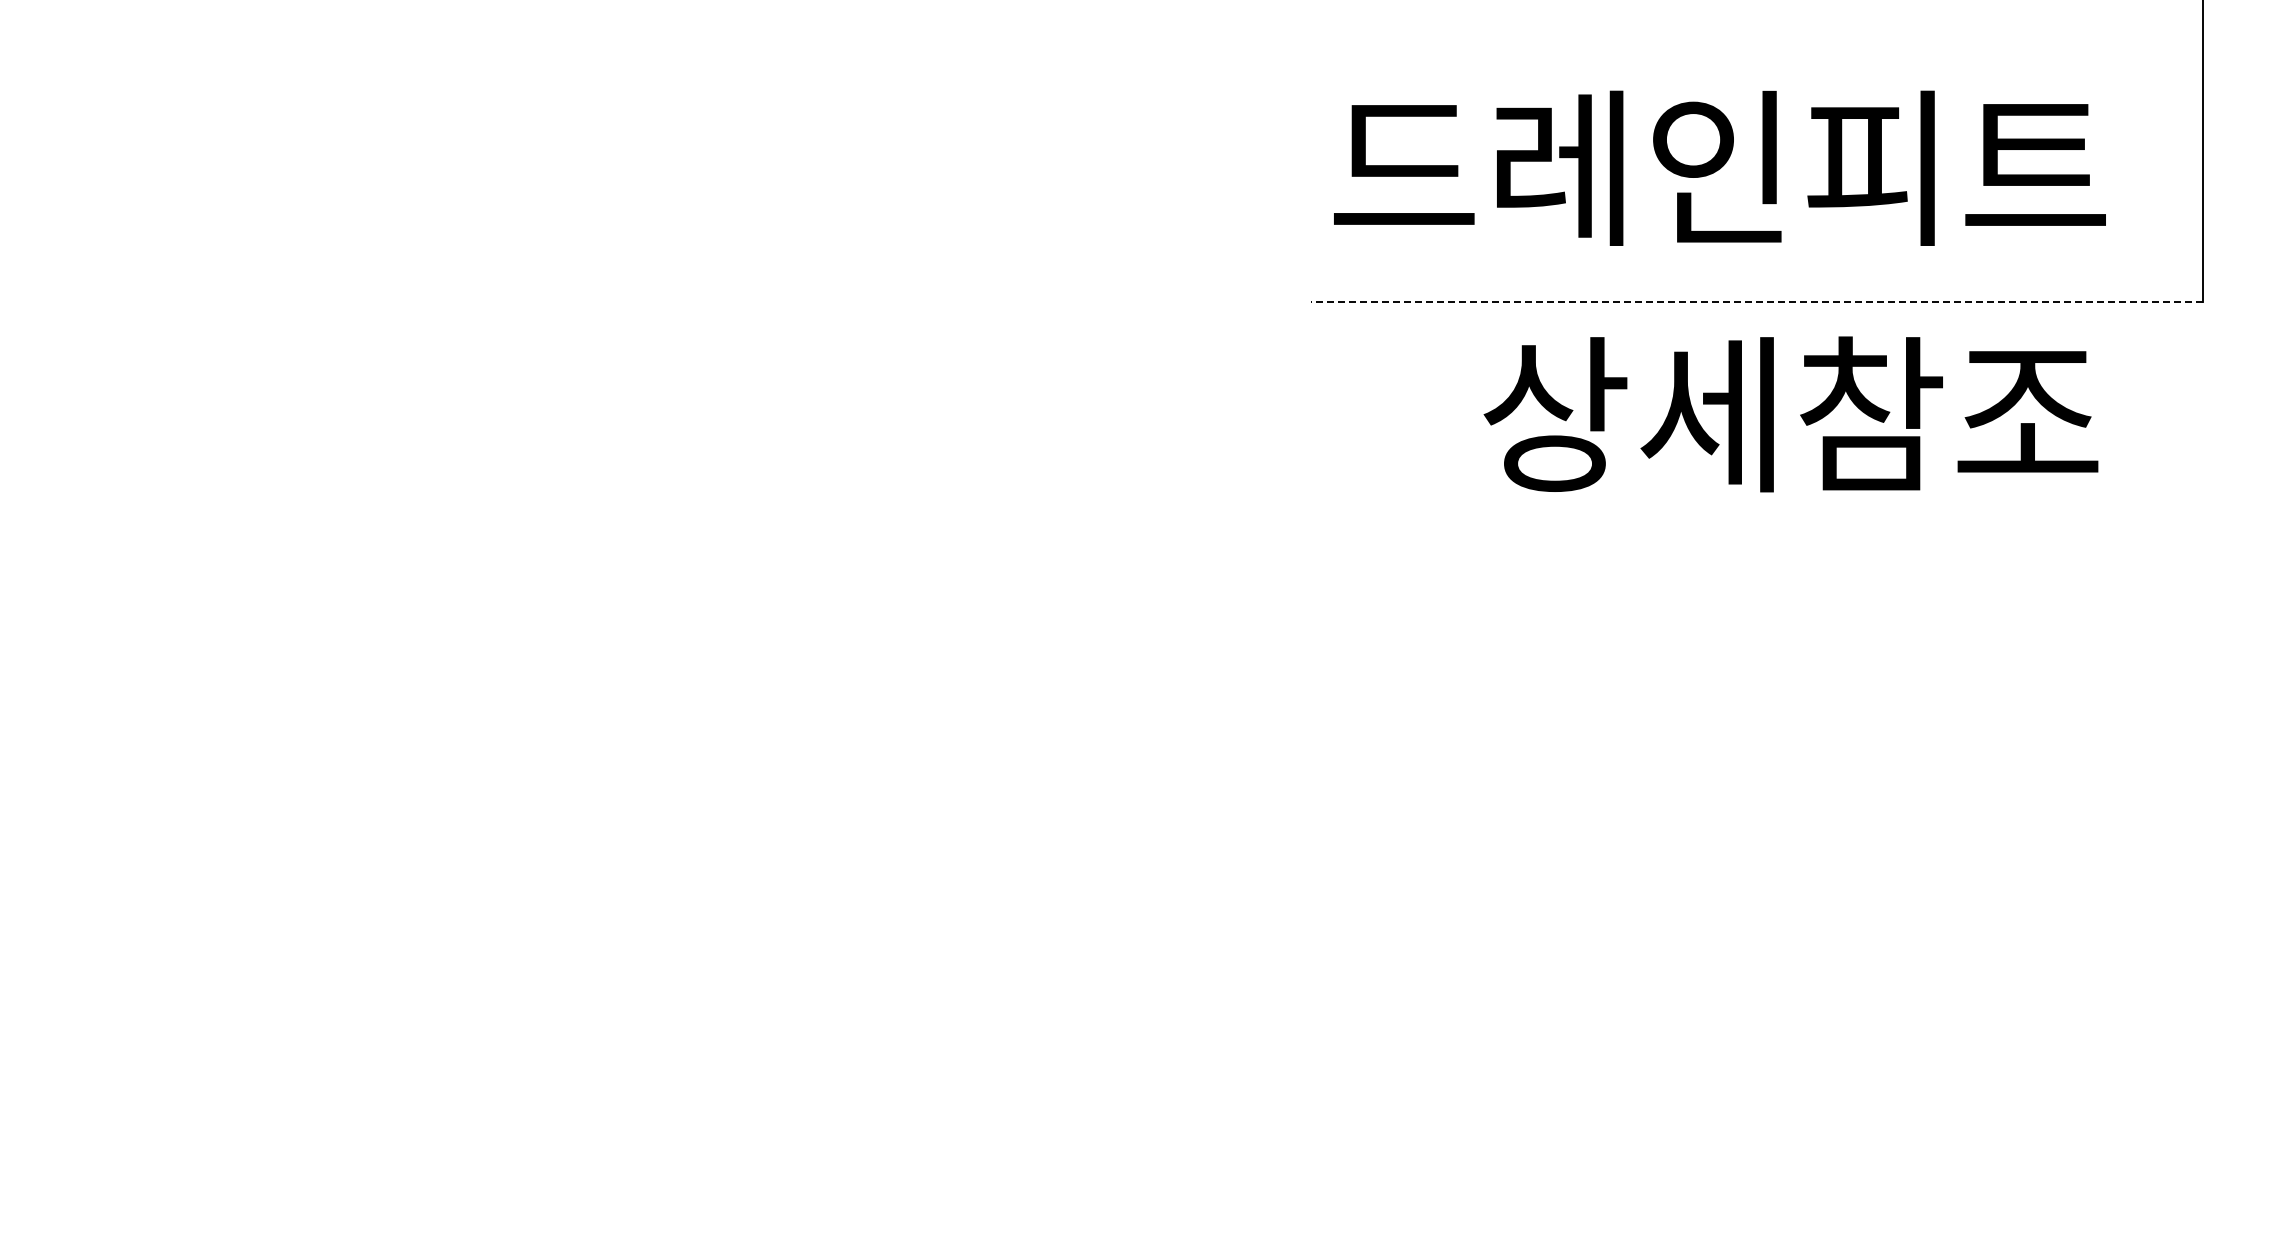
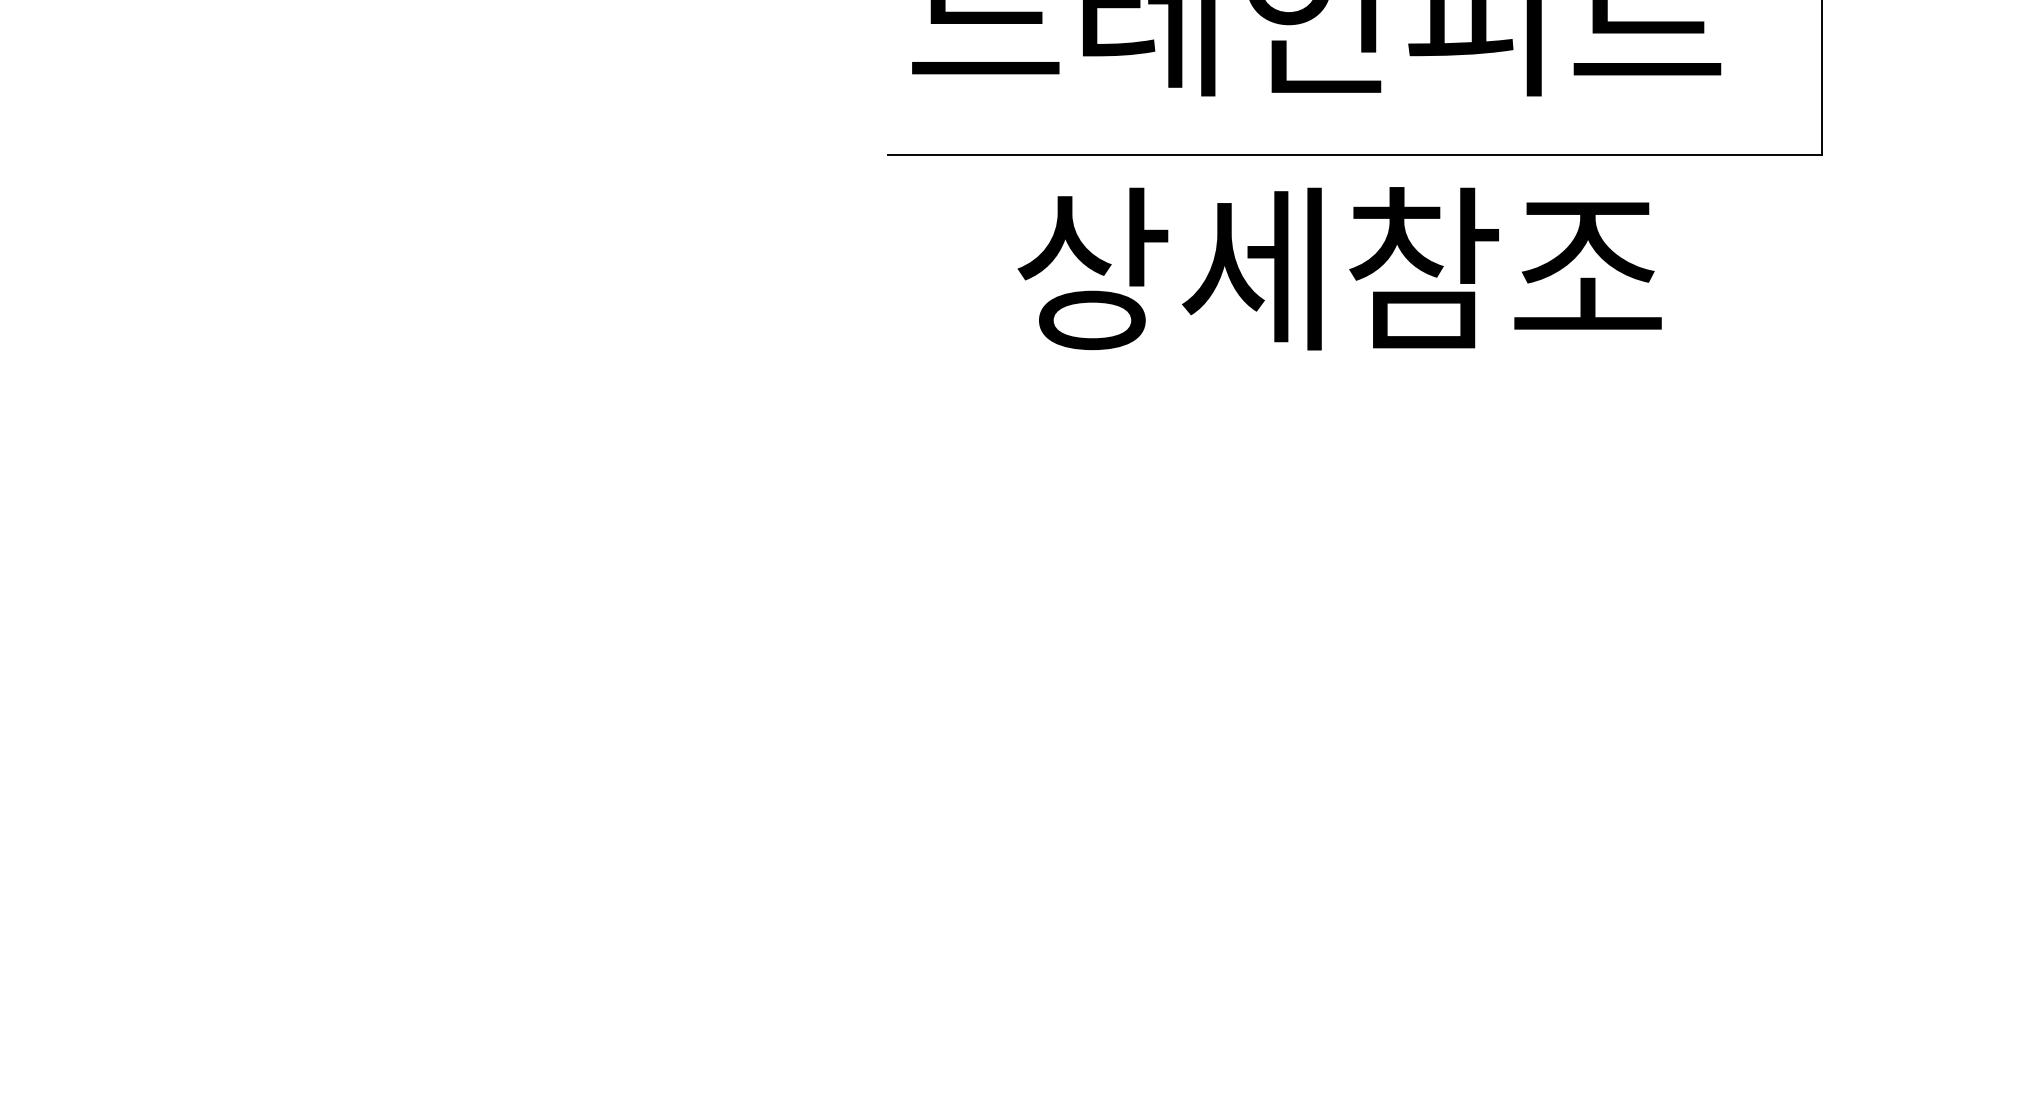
line: (1756, 301) -> (1354, 154), dashed -> solid
text: (1790, 414) -> (1339, 268), moved

